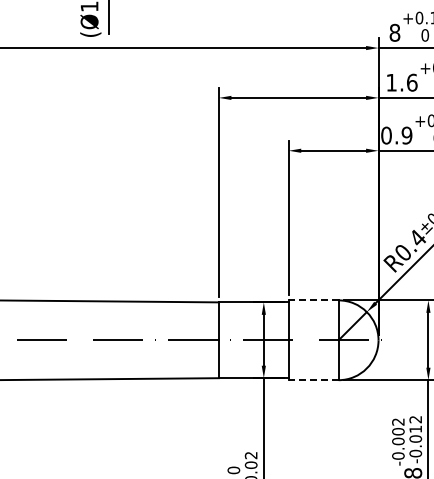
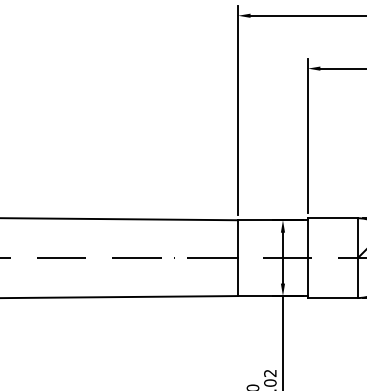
line: (313, 300) -> (332, 218), dashed -> solid
line: (313, 380) -> (332, 298), dashed -> solid

